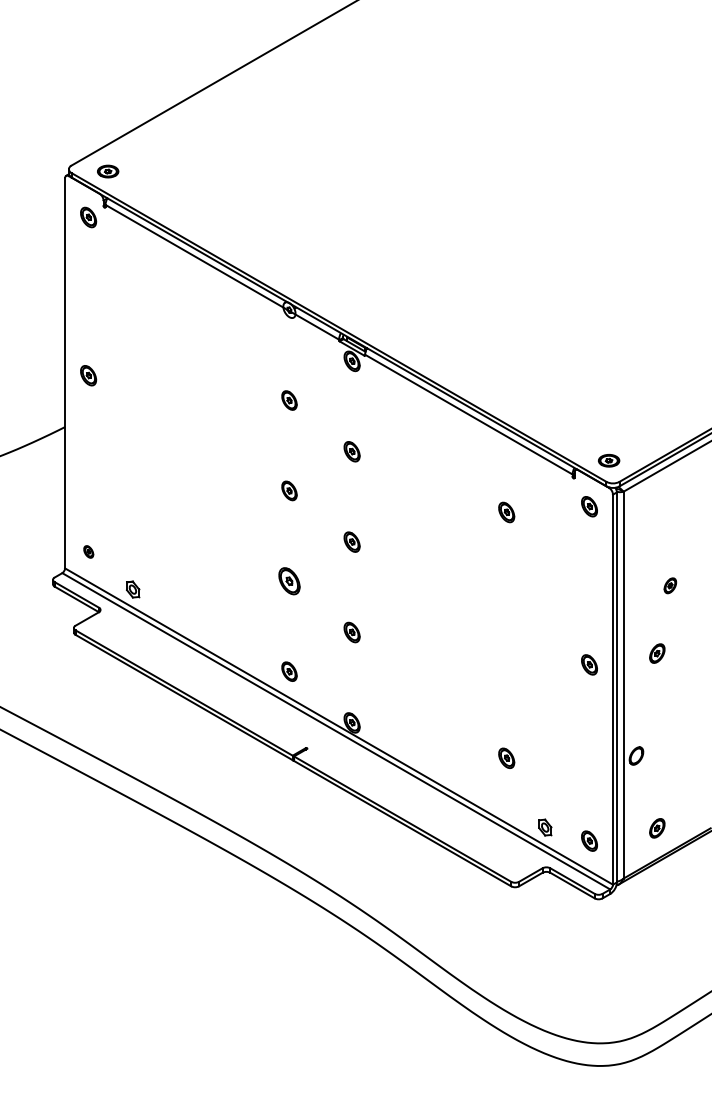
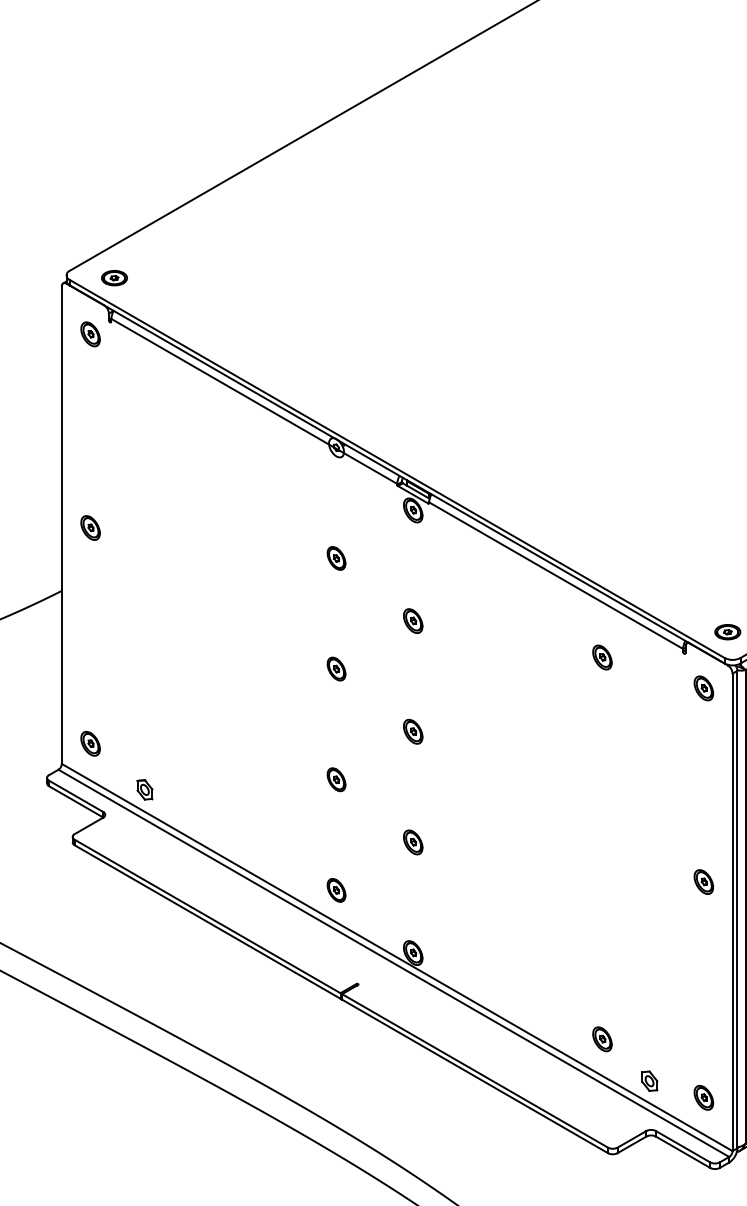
part: (506, 512) -> (602, 657), moved
part: (88, 551) -> (90, 743), size x1.67
part: (289, 581) -> (336, 779), size x0.71
part: (506, 757) -> (602, 1038), moved

